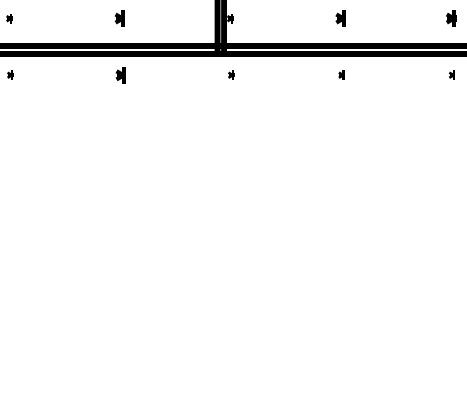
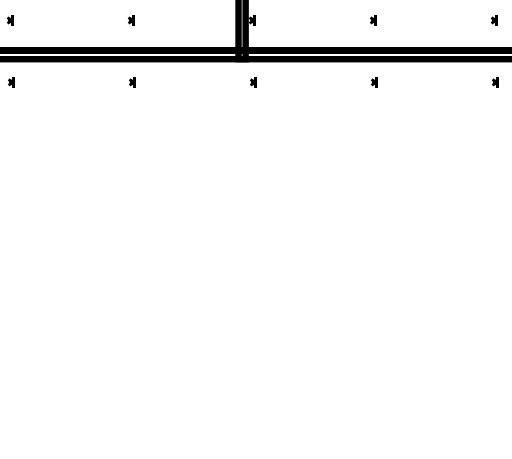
part: (119, 18) -> (131, 20), size x0.62
part: (340, 18) -> (373, 20), size x0.62
part: (450, 18) -> (493, 20), size x0.62
part: (120, 74) -> (132, 81), size x0.62

